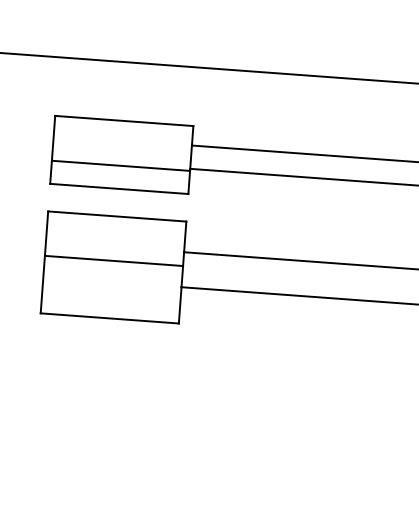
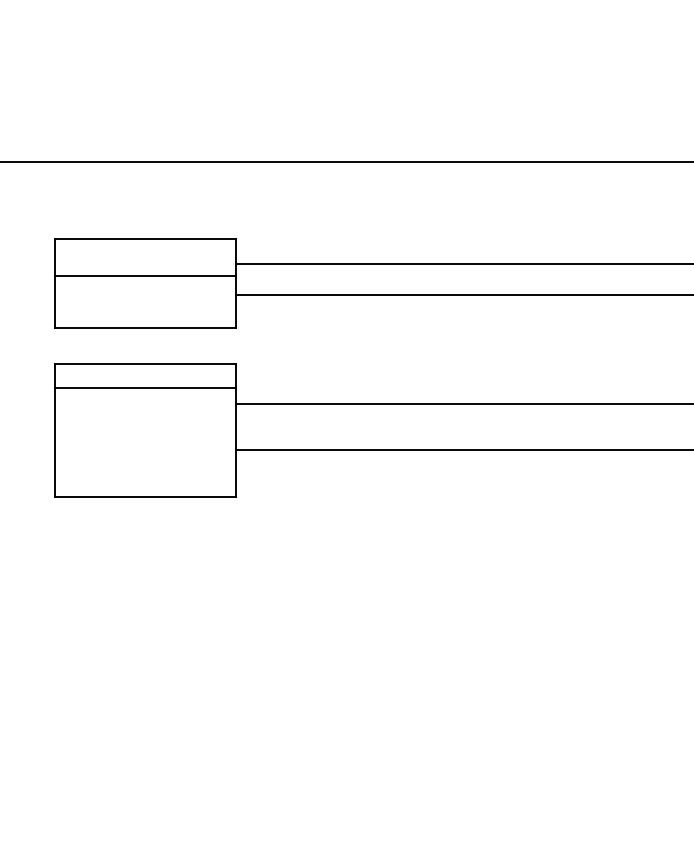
line: (120, 165) -> (144, 276), moved
line: (113, 260) -> (144, 387), moved

